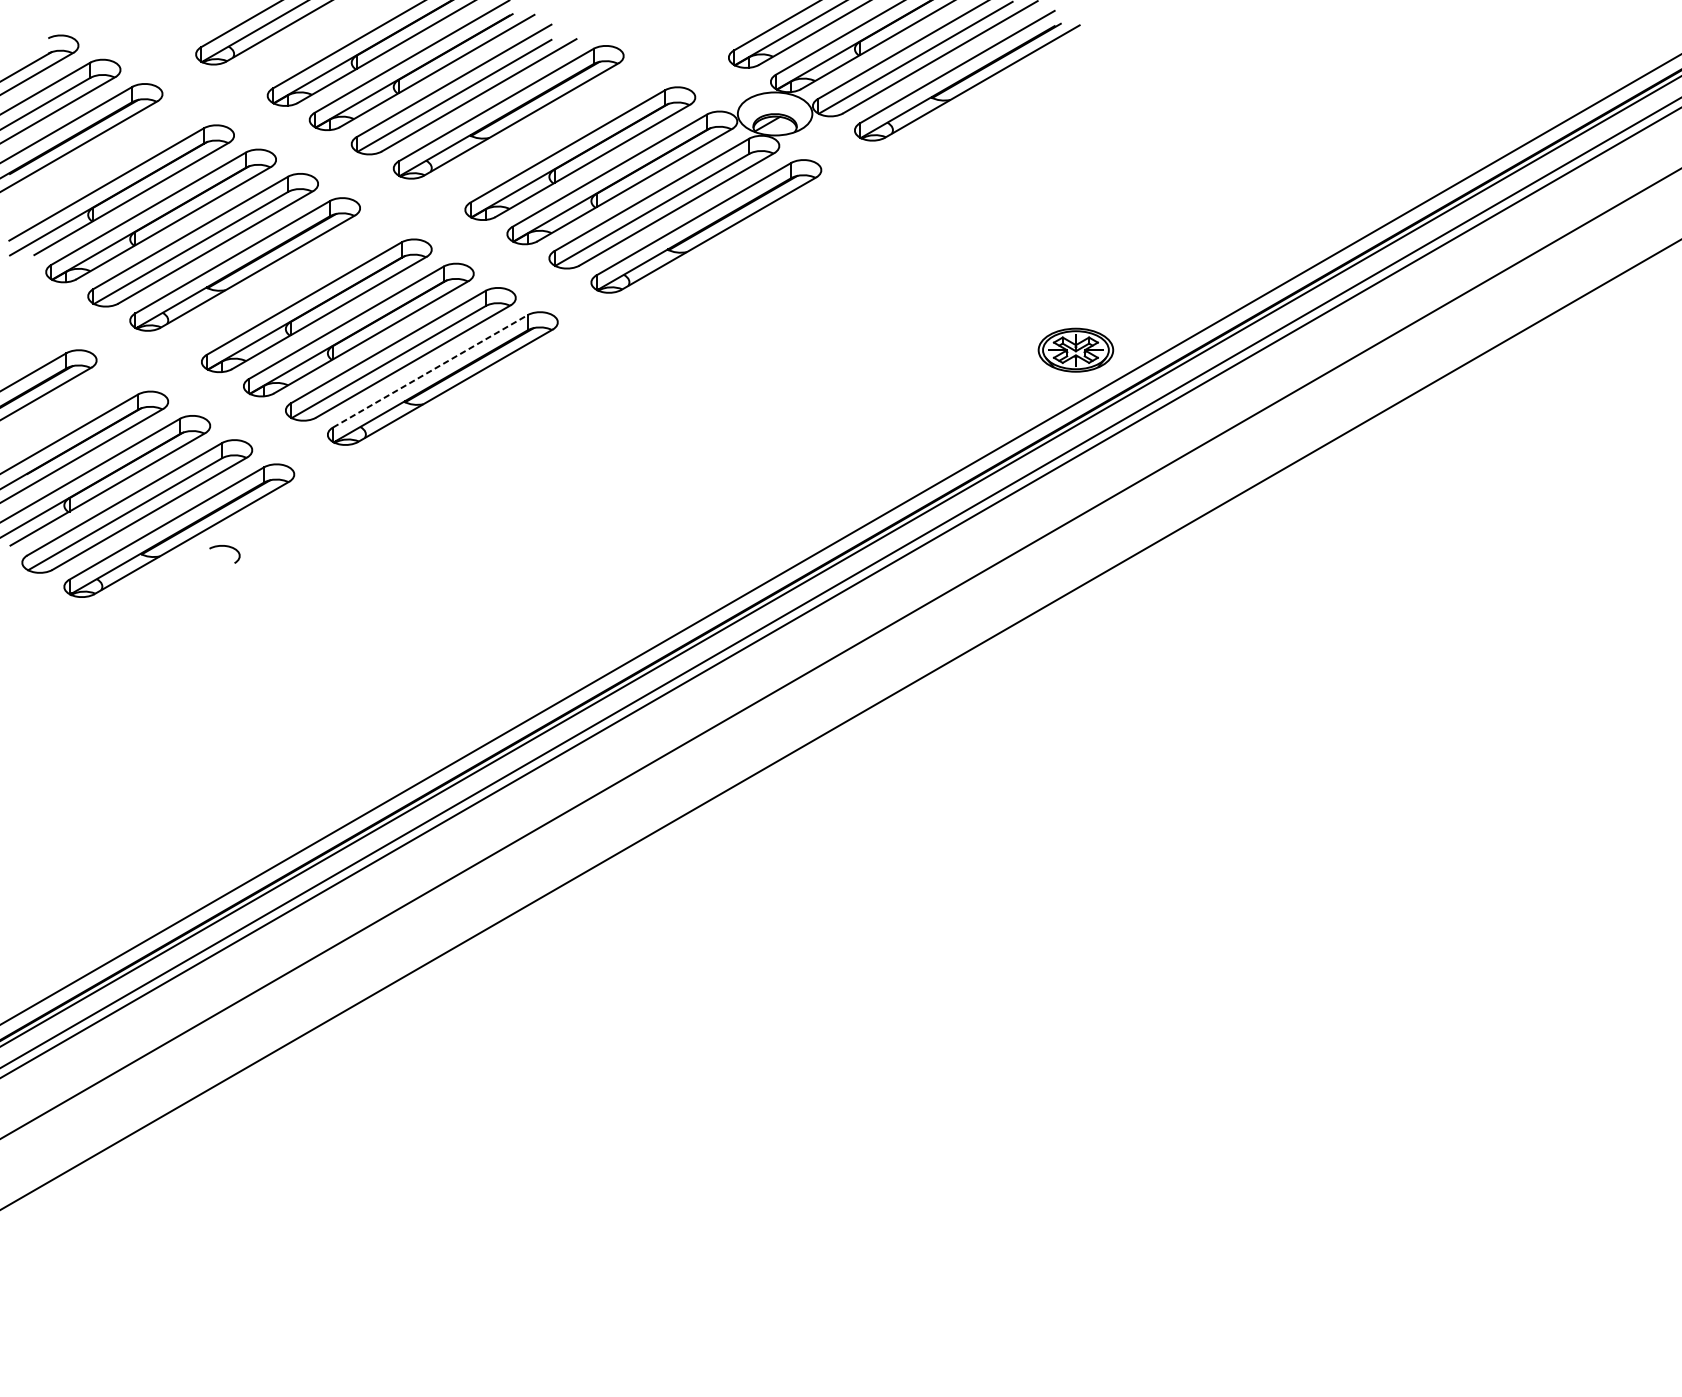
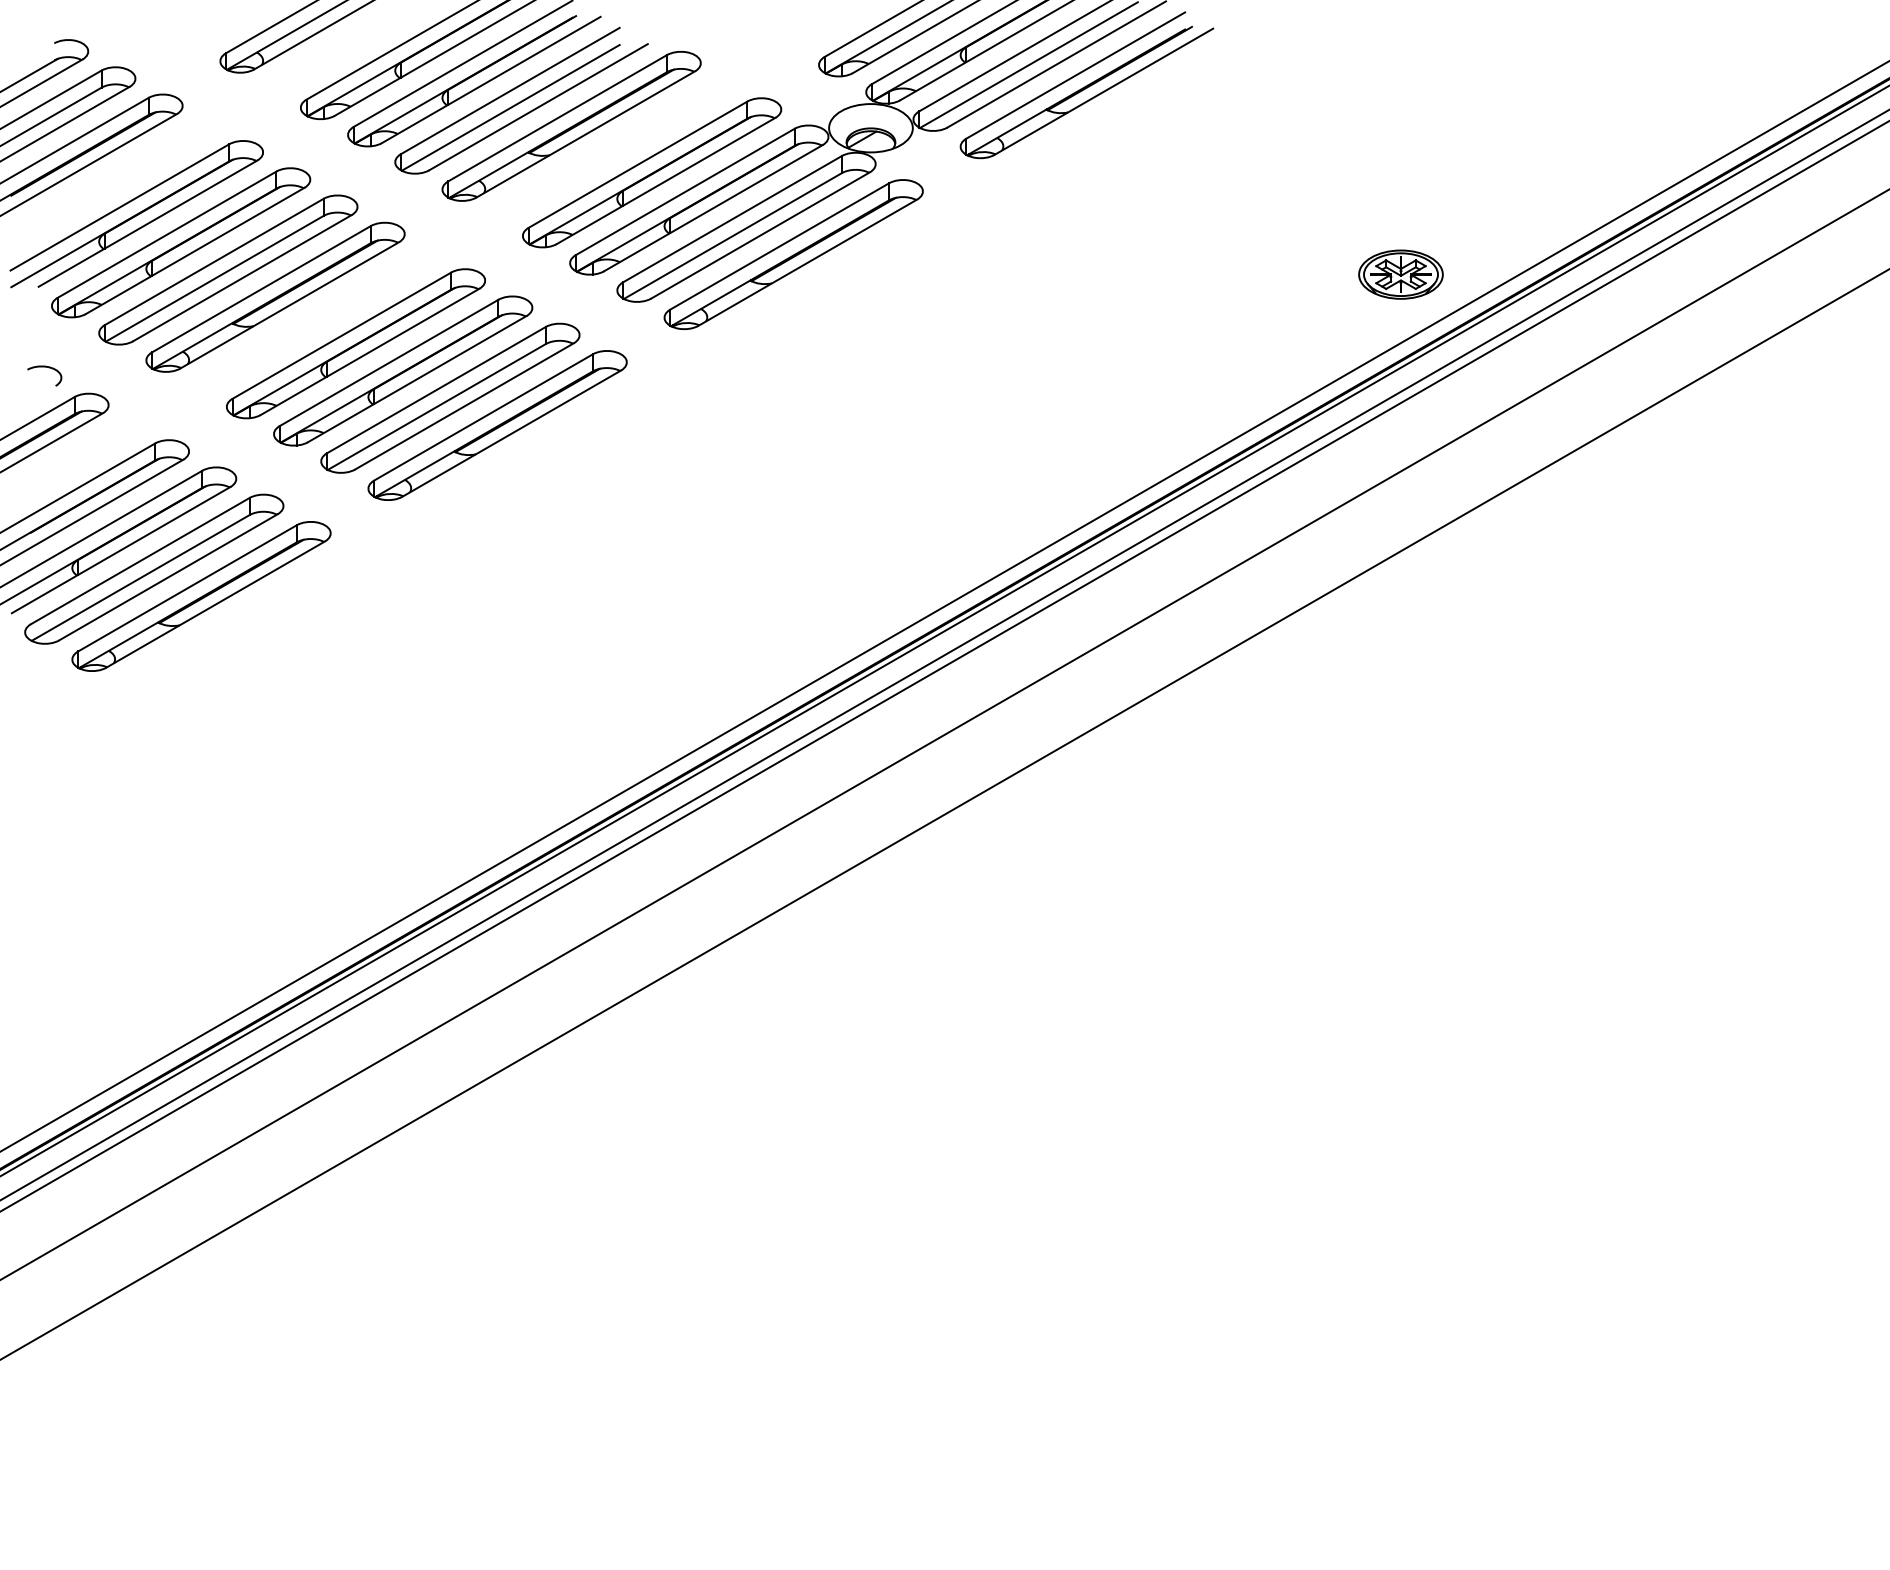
part: (1075, 350) -> (1400, 274), moved
line: (431, 371) -> (484, 417), dashed -> solid
curve: (224, 546) -> (44, 367), moved

